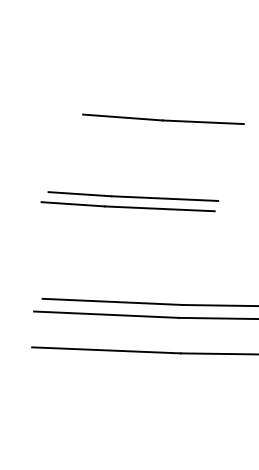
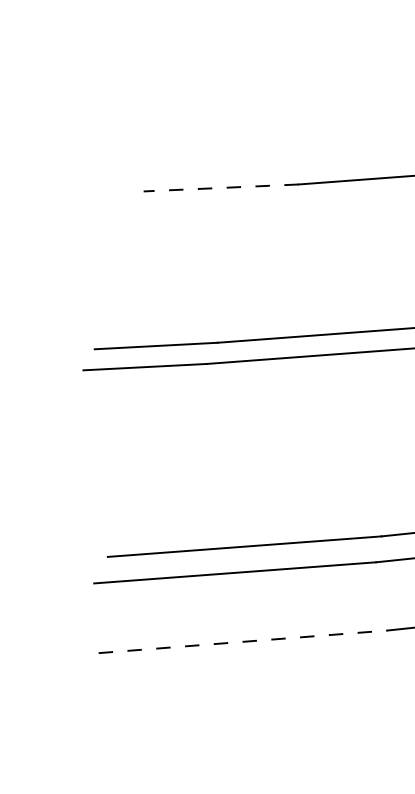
line: (122, 117) -> (220, 187), solid -> dashed
line: (106, 350) -> (243, 642), solid -> dashed

